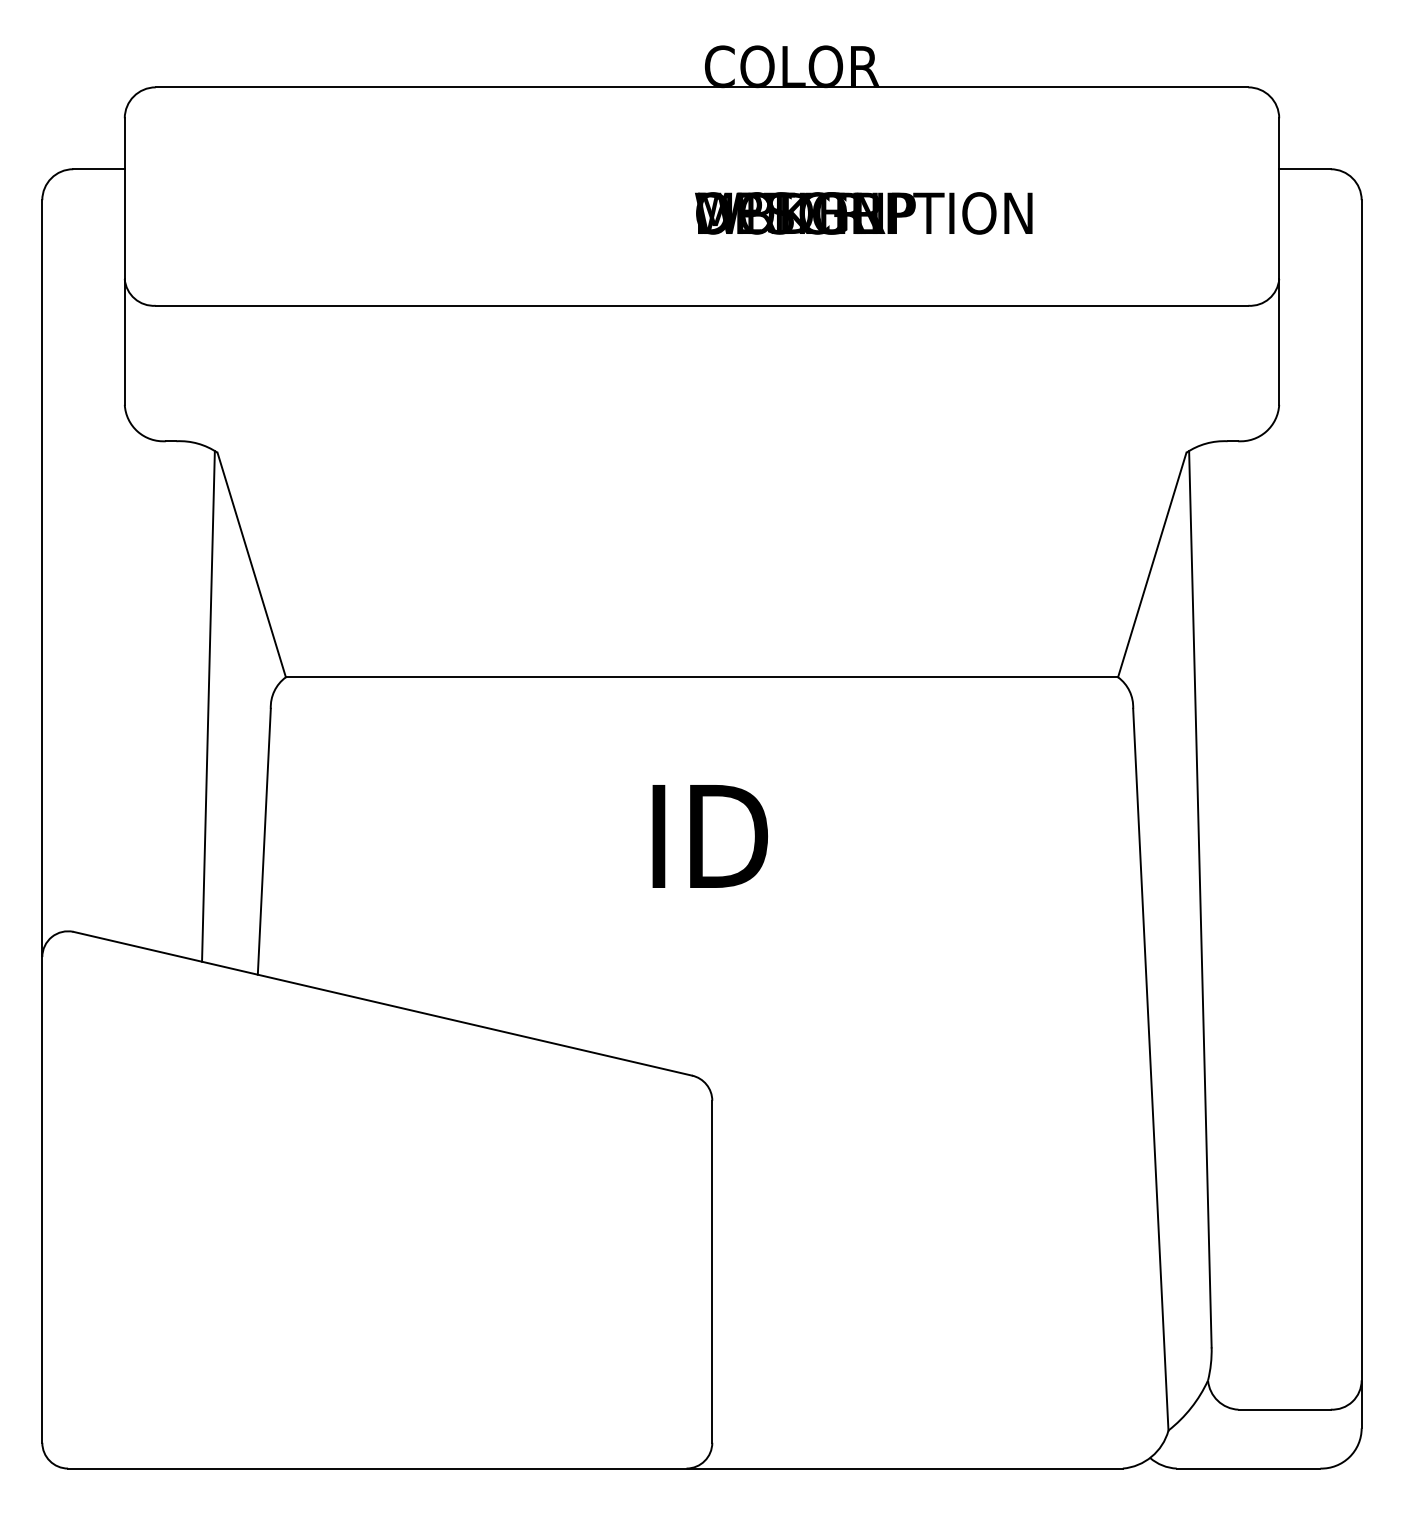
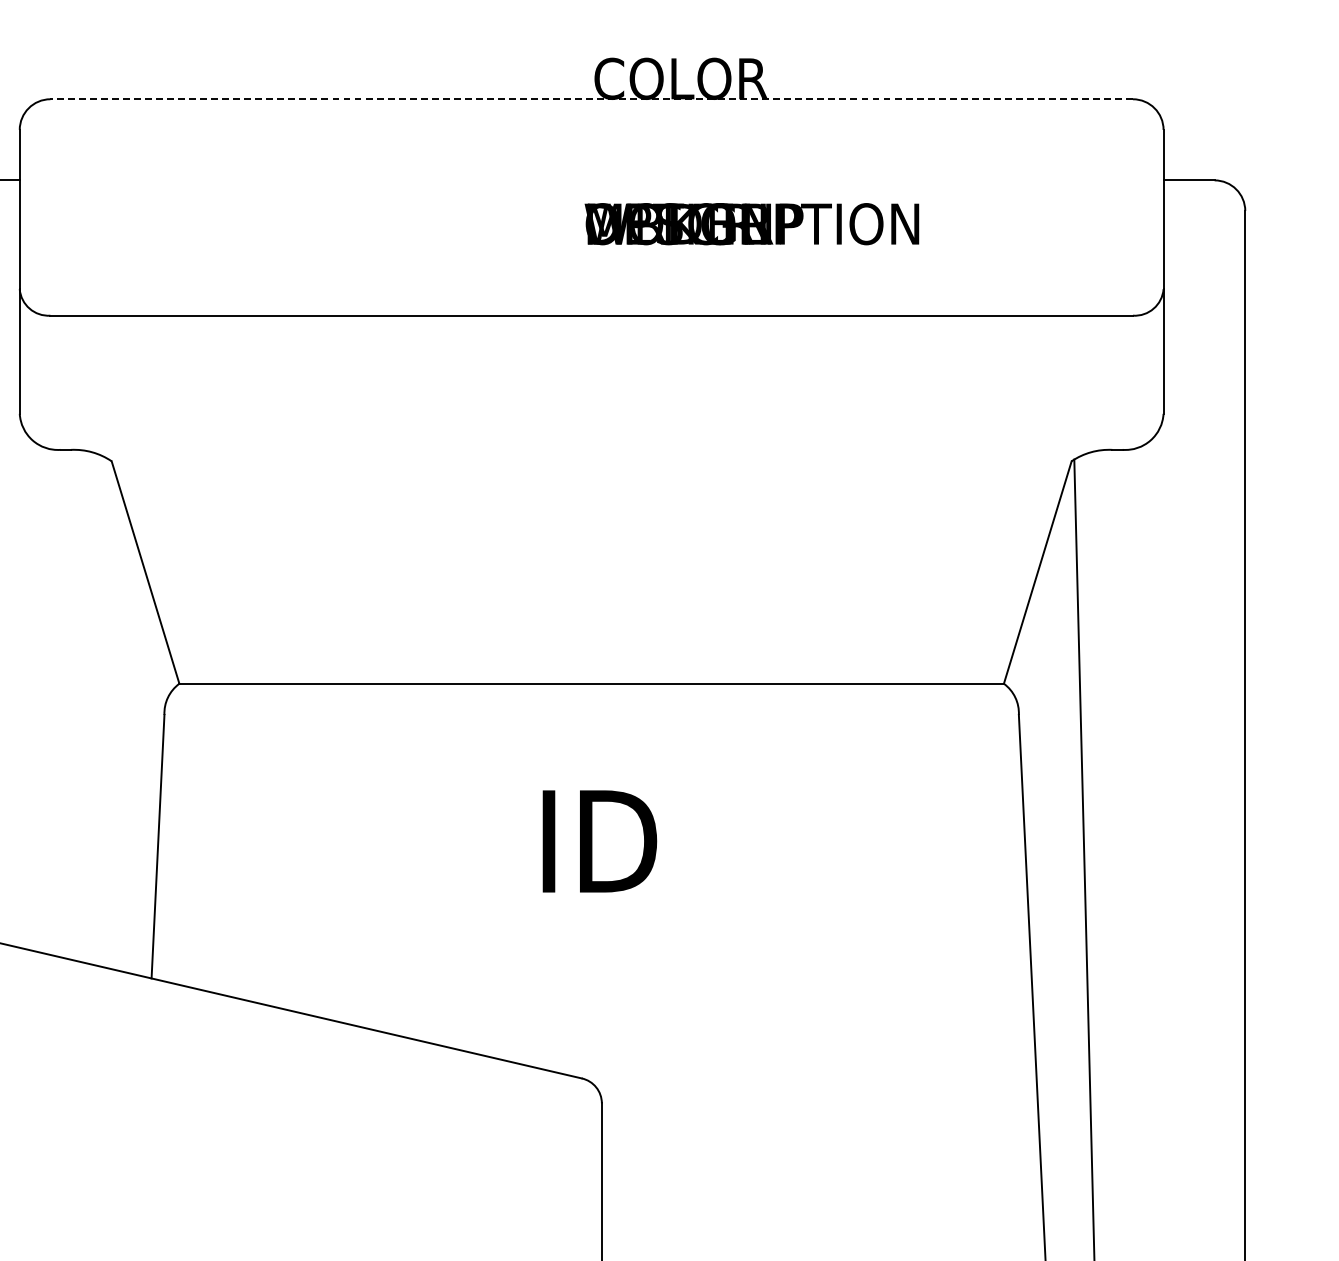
line: (701, 87) -> (591, 99), solid -> dashed
line: (208, 706) -> (102, 712), removed

